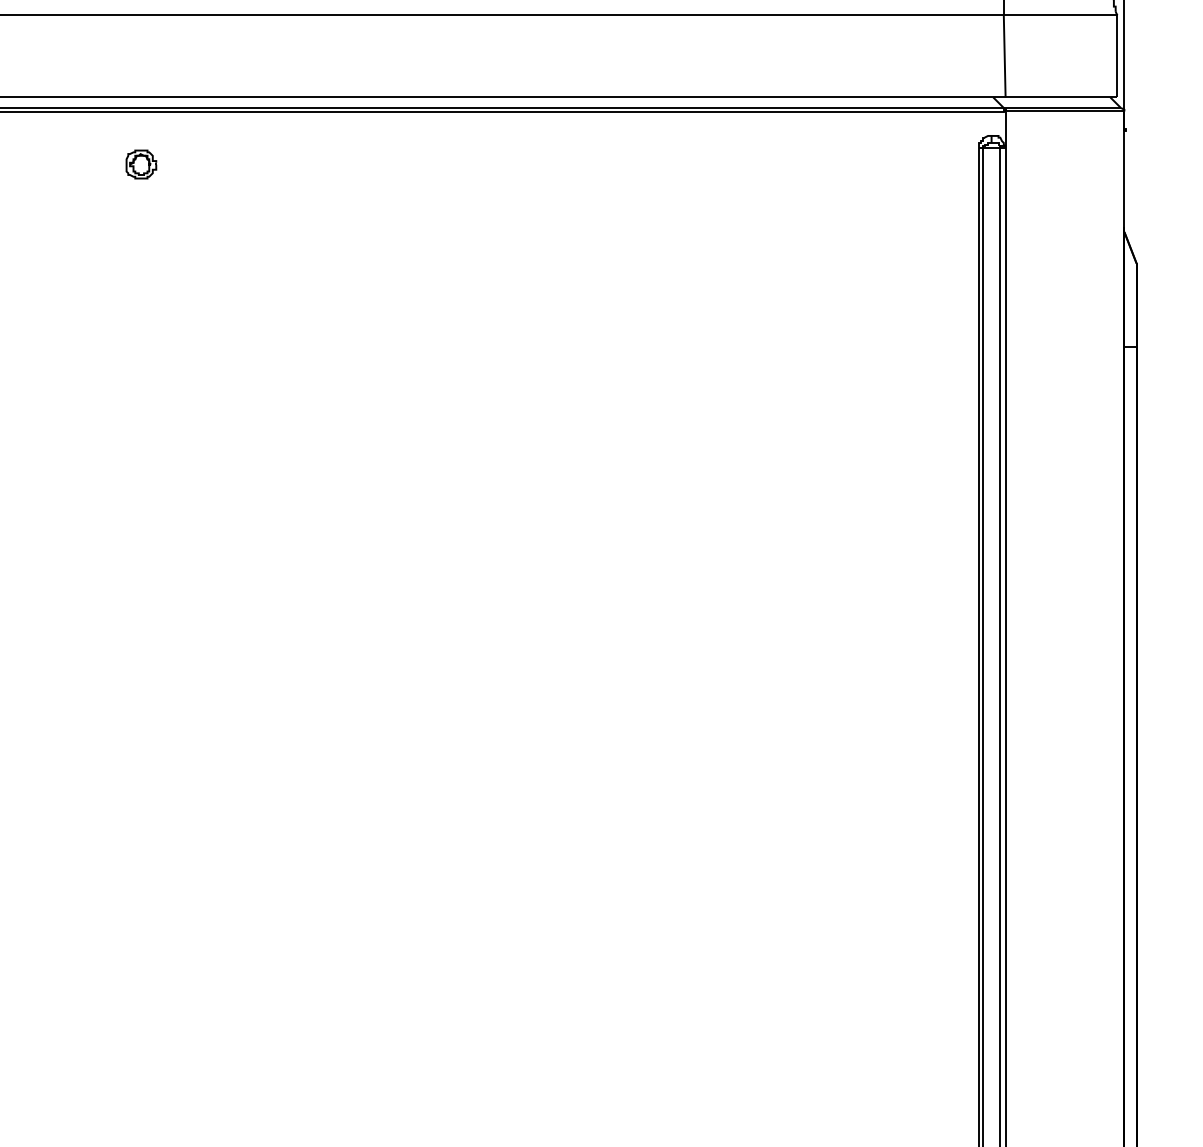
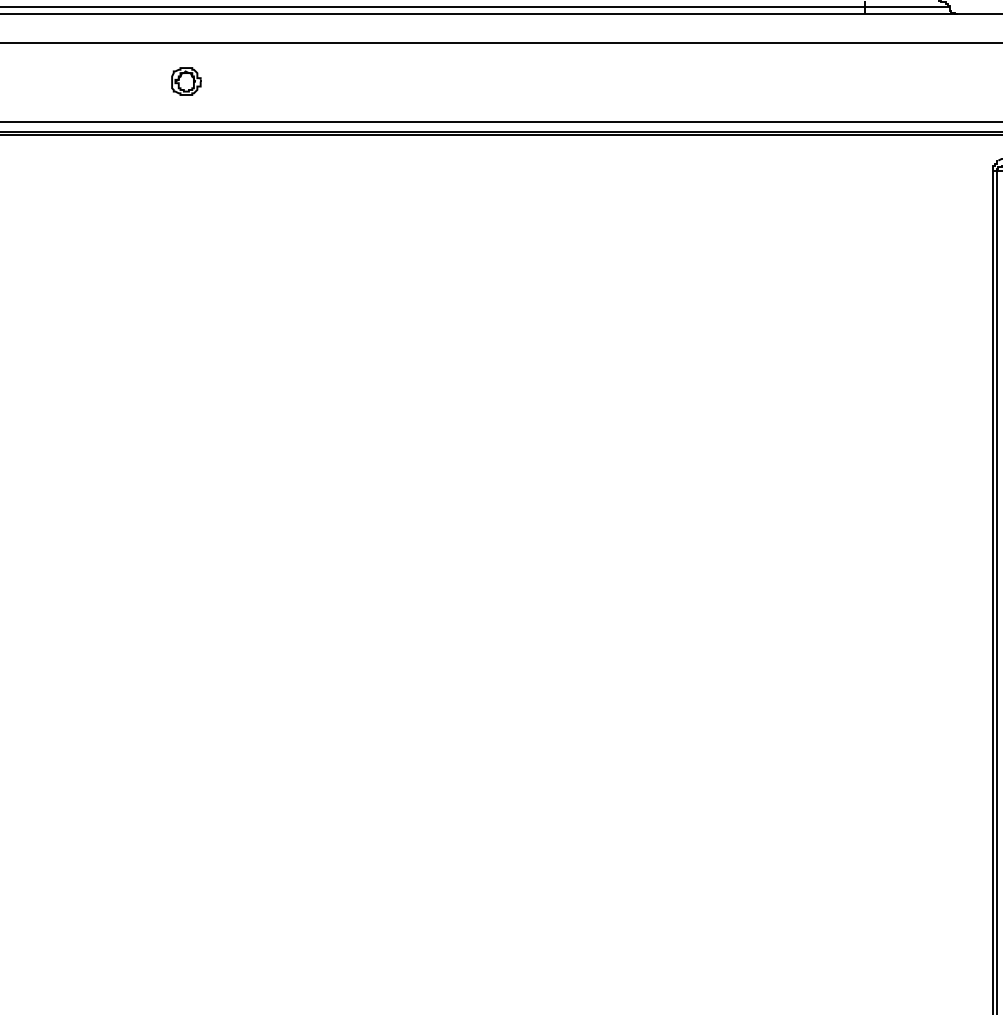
part: (141, 164) -> (186, 81), moved

